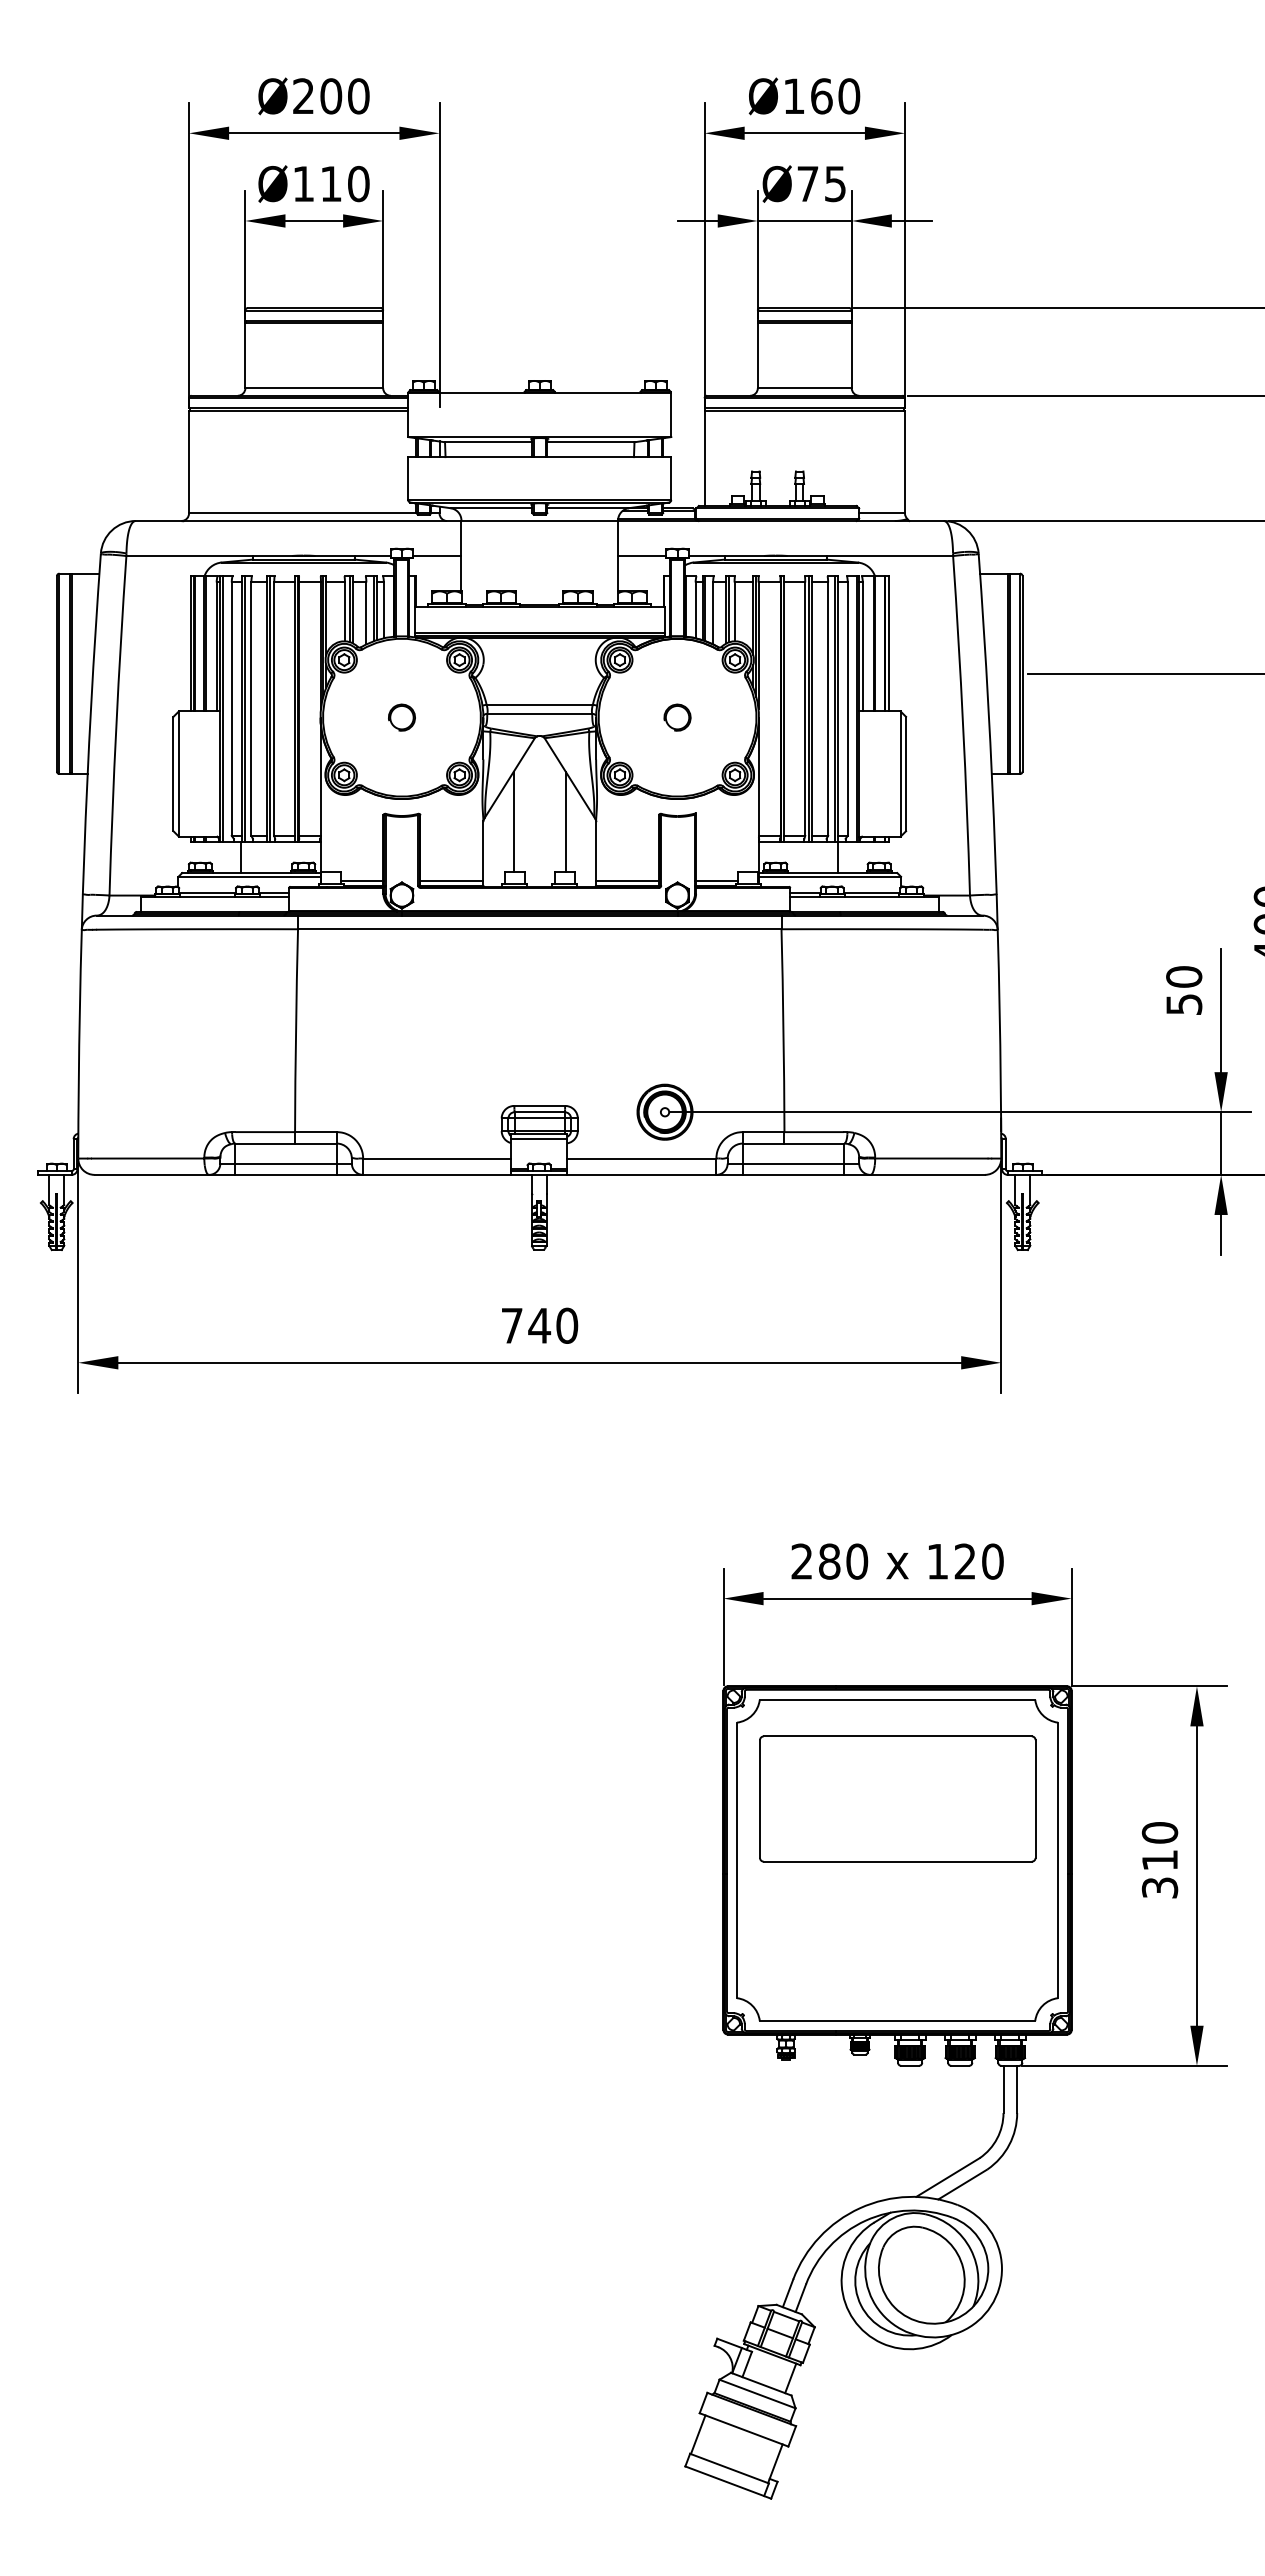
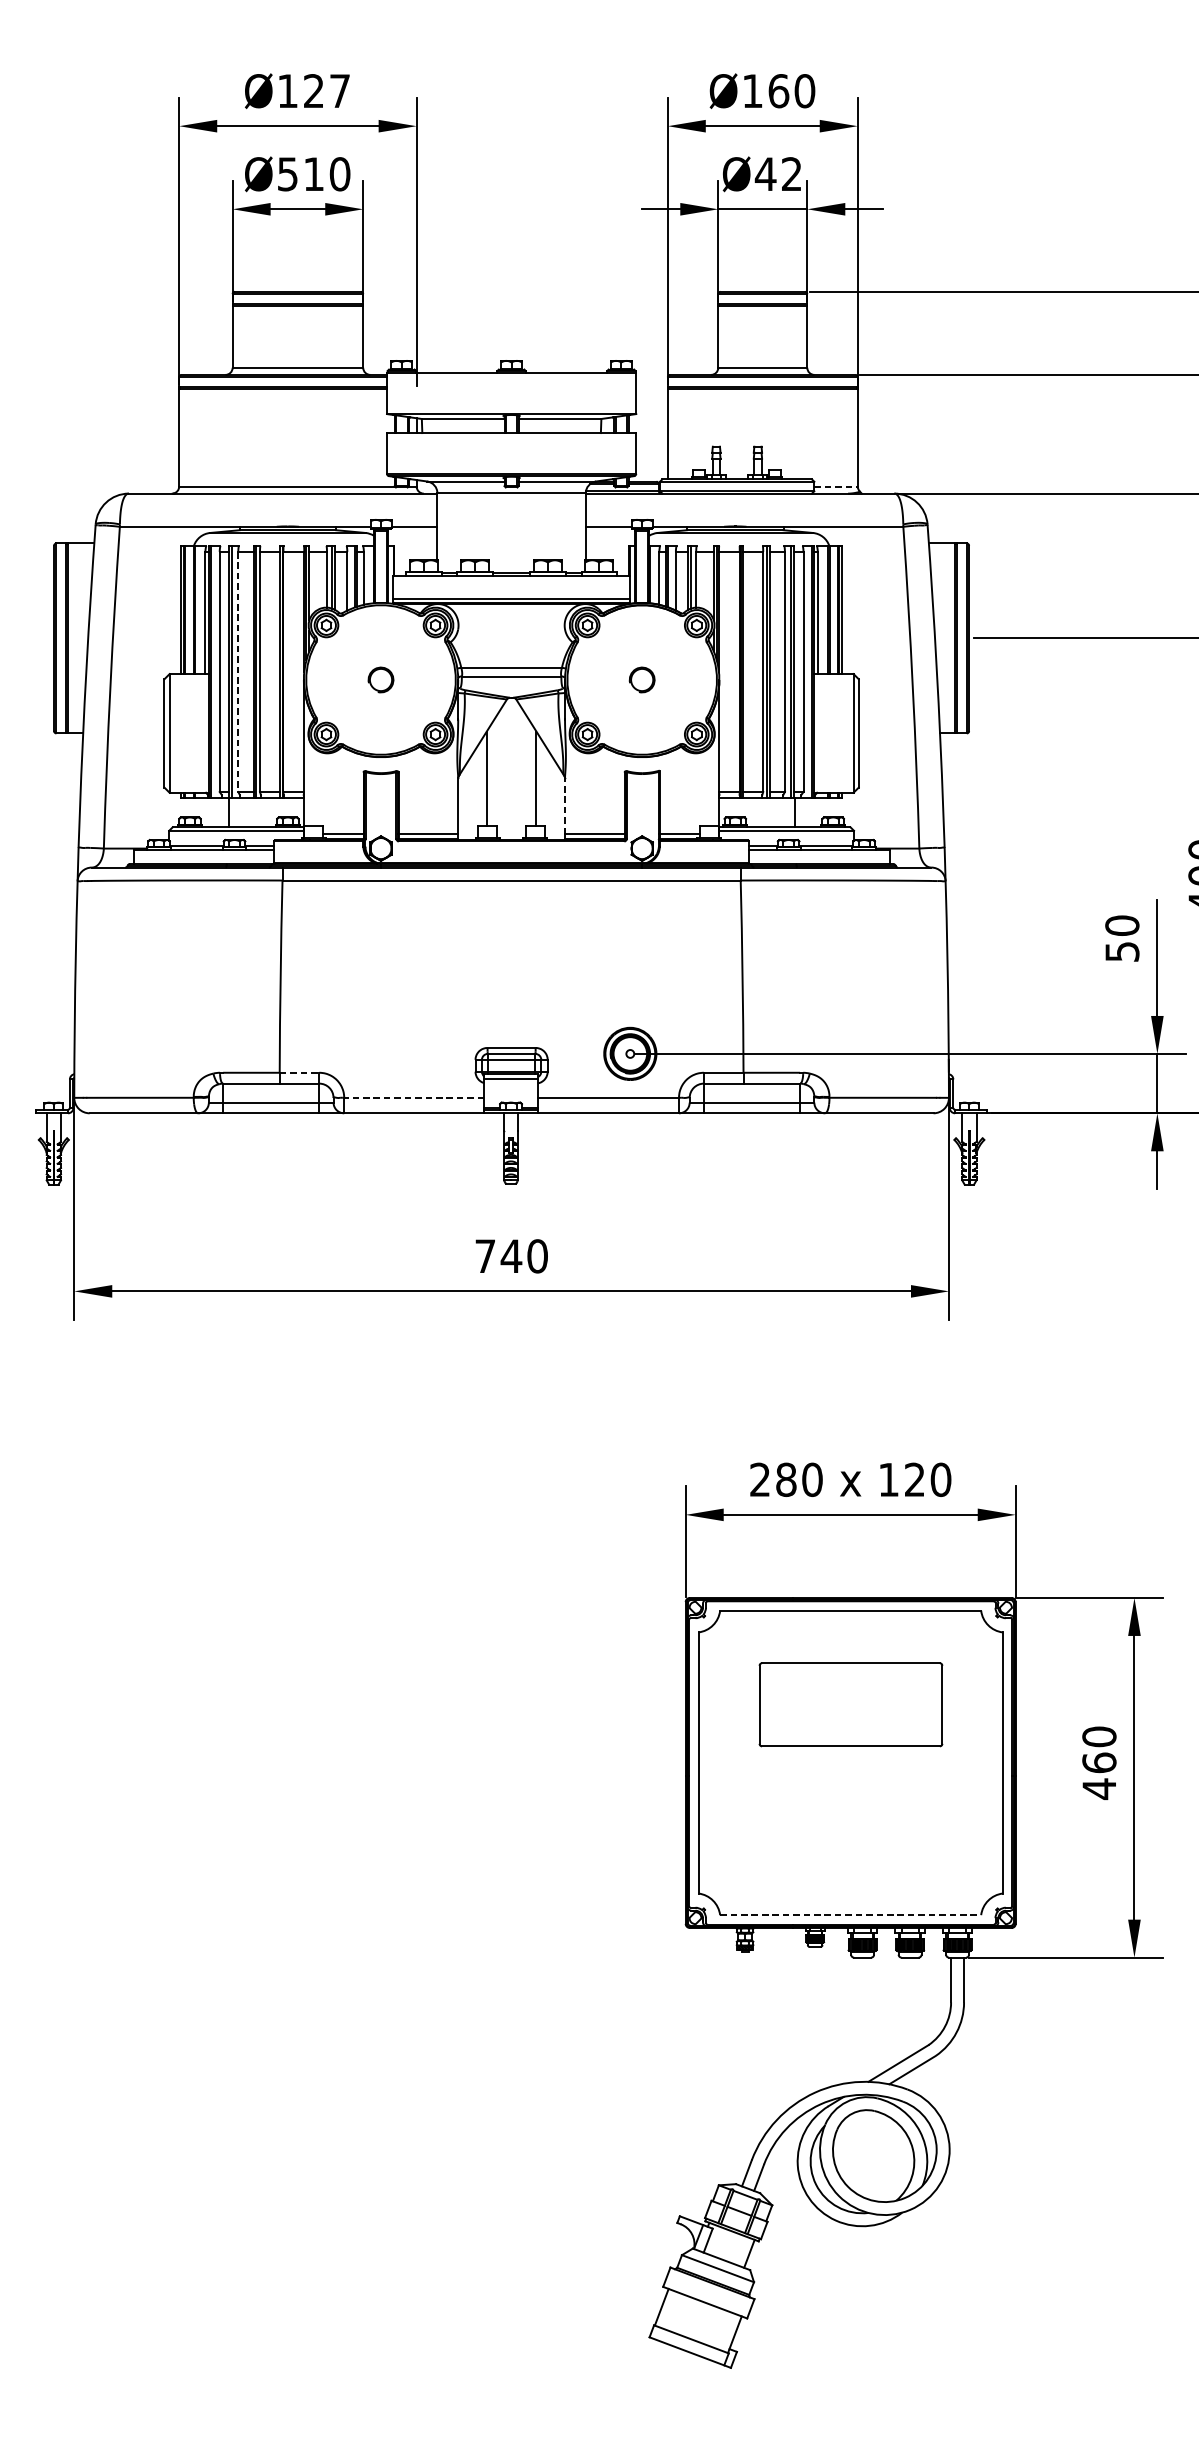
text: (331, 96) -> (314, 91), Ø200 -> Ø127
text: (820, 183) -> (777, 173), Ø75 -> Ø42
text: (303, 184) -> (287, 174), Ø110 -> Ø510
line: (882, 513) -> (836, 486), solid -> dashed
line: (251, 709) -> (238, 672), solid -> dashed
line: (596, 850) -> (565, 805), solid -> dashed
line: (315, 1132) -> (299, 1073), solid -> dashed
line: (437, 1158) -> (414, 1097), solid -> dashed
part: (897, 1798) -> (850, 1704), size x0.7
text: (1159, 1874) -> (1098, 1776), 310 -> 460
line: (897, 2021) -> (850, 1915), solid -> dashed

